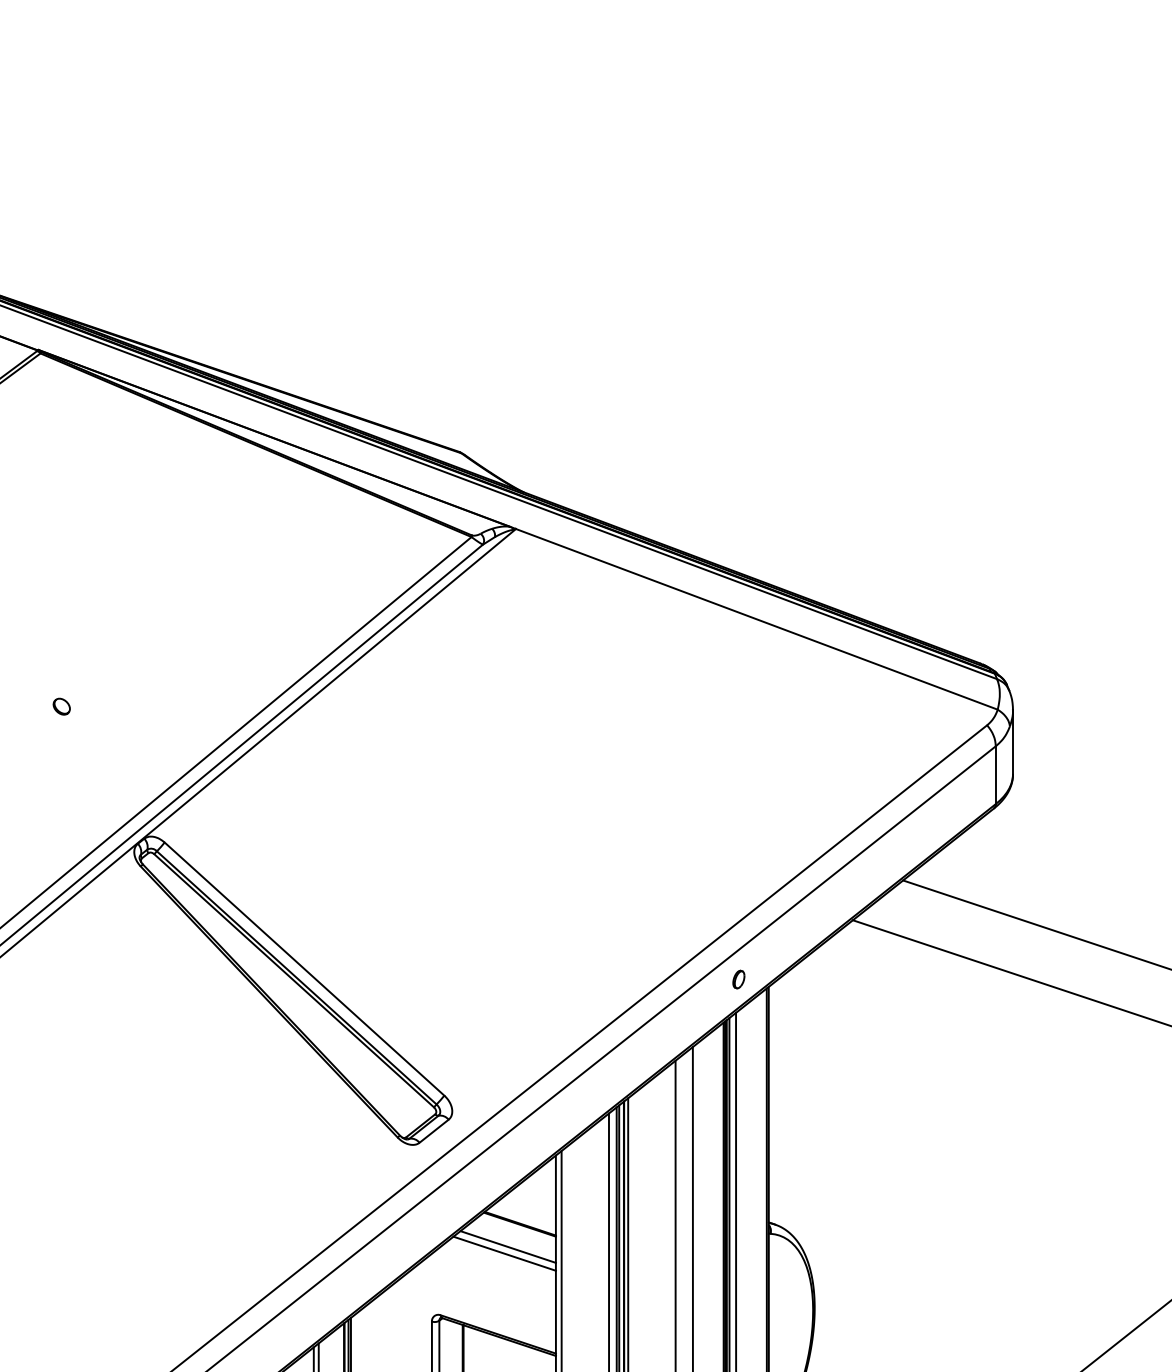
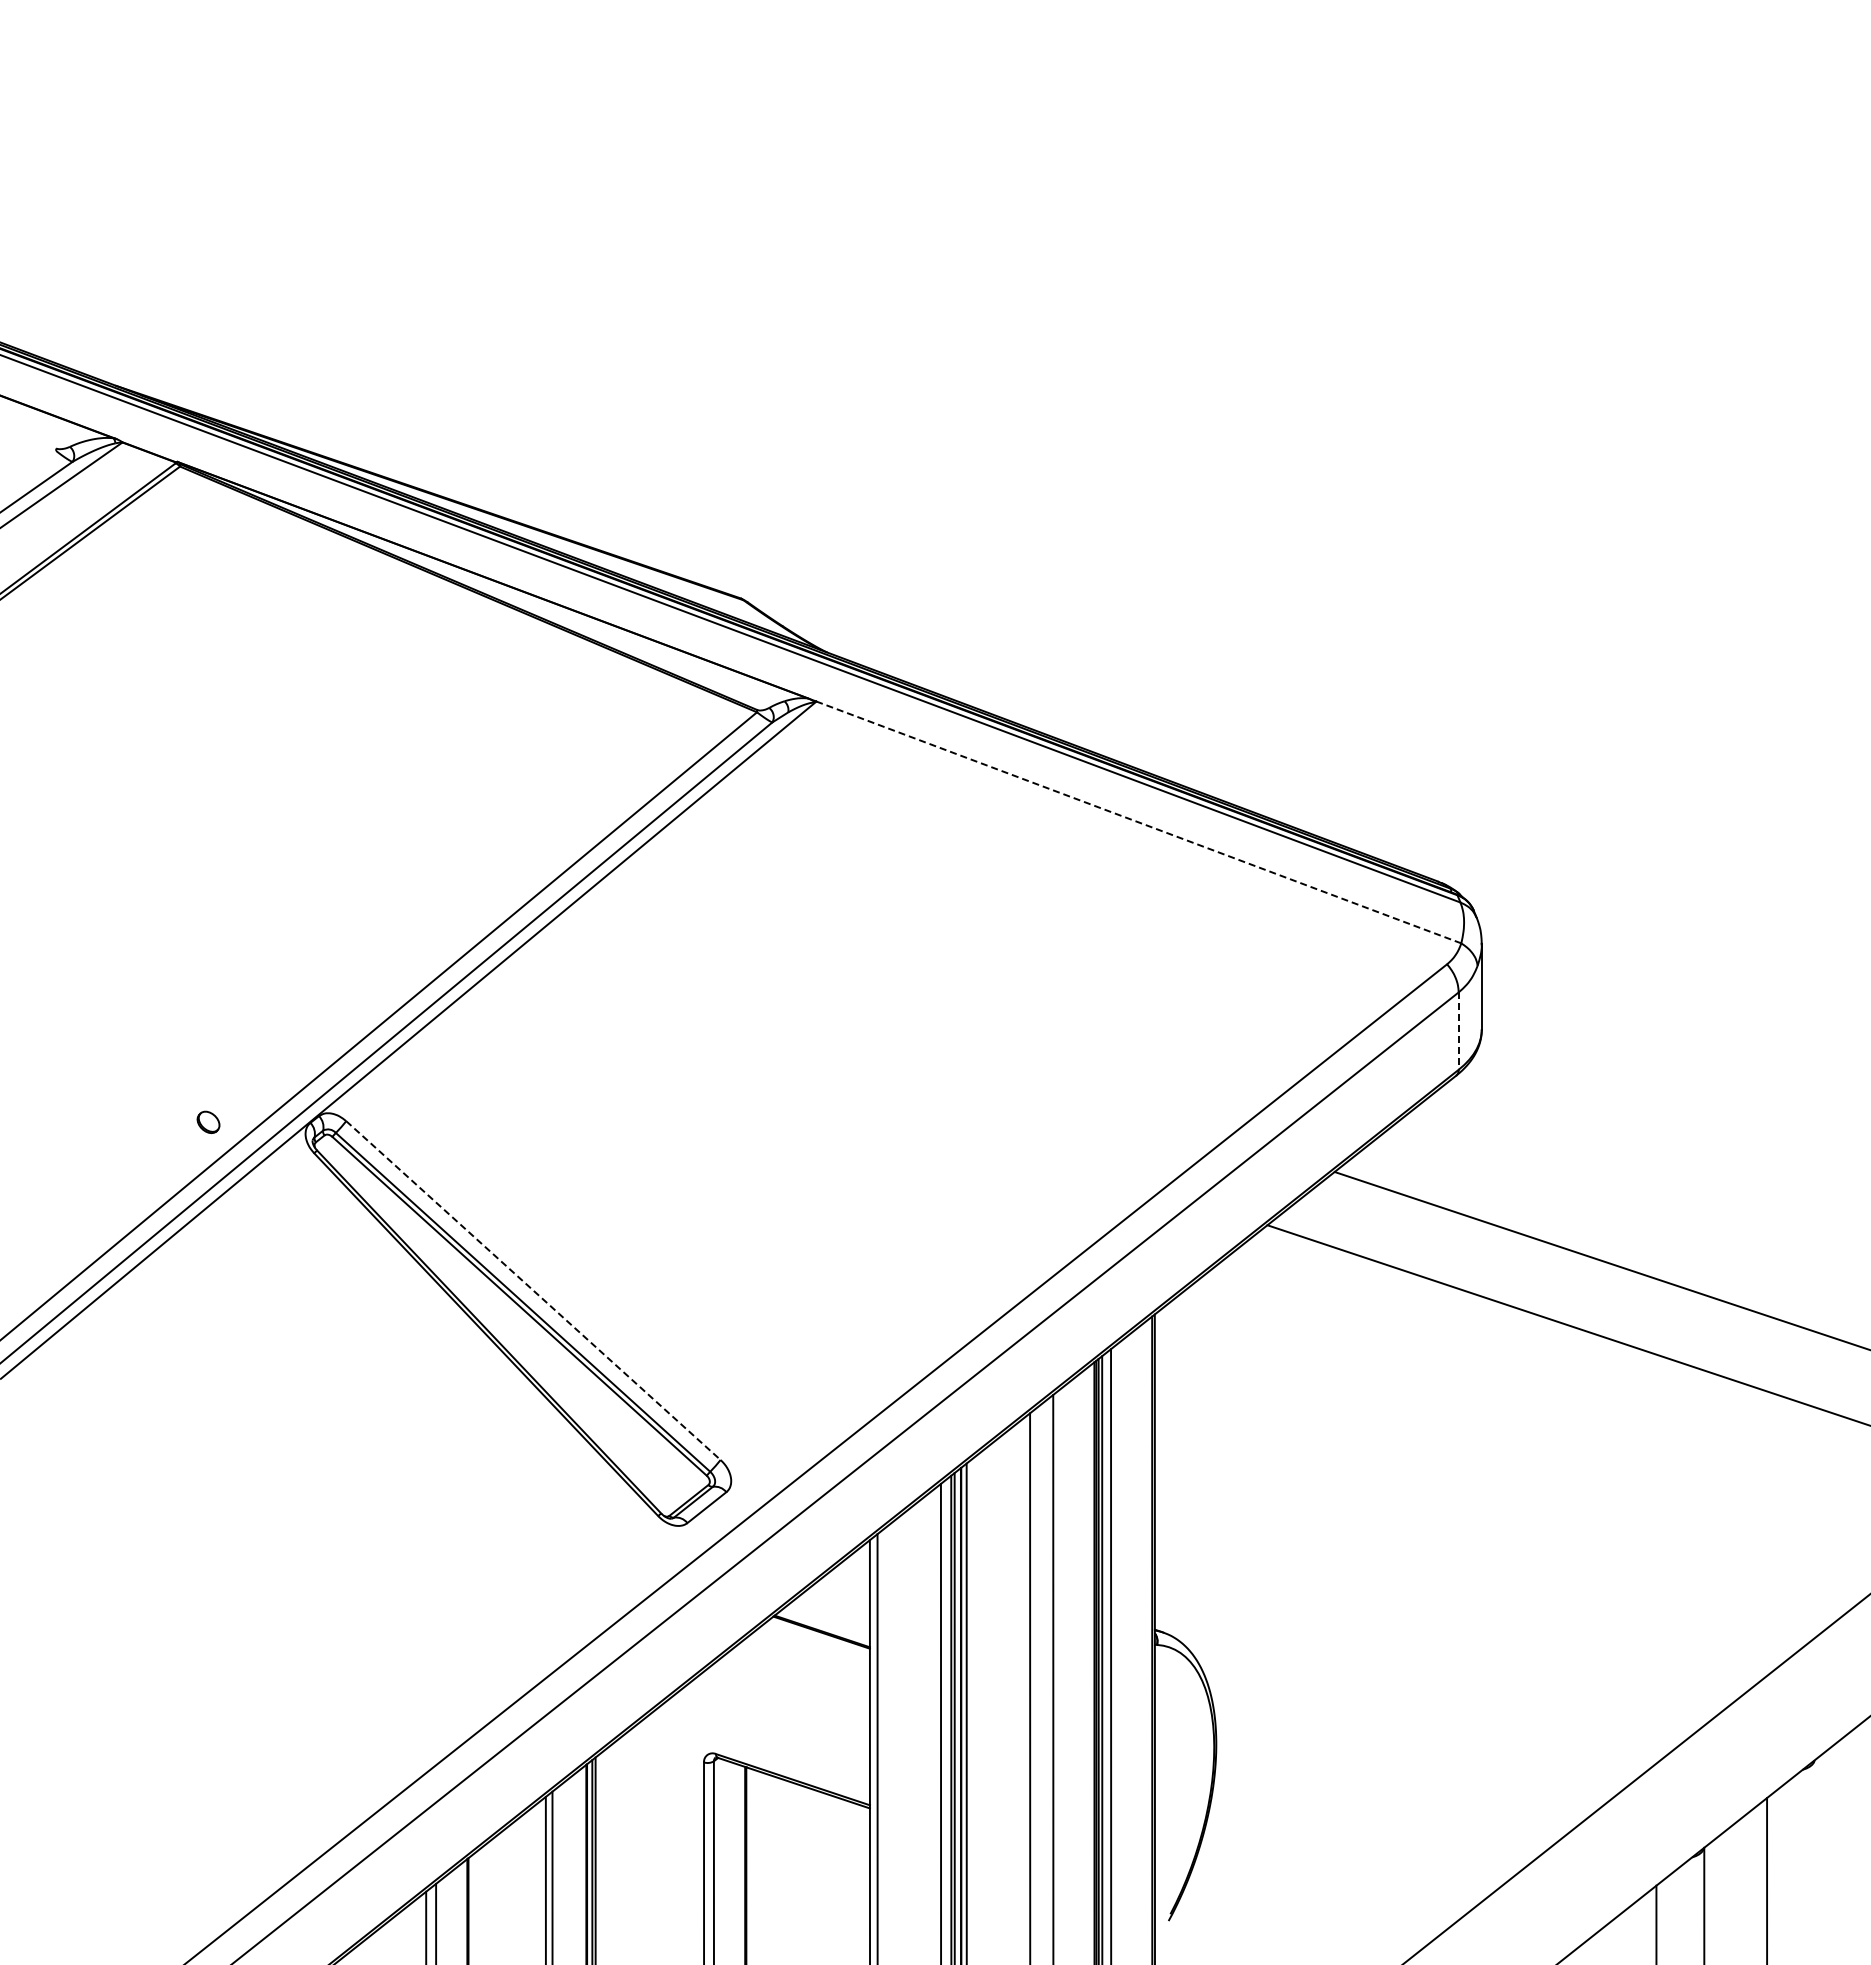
line: (756, 619) -> (1138, 822), solid -> dashed
part: (61, 706) -> (208, 1122), moved
line: (995, 775) -> (1458, 1031), solid -> dashed
line: (304, 969) -> (533, 1290), solid -> dashed
part: (738, 979) -> (1114, 1304), removed
line: (507, 1246) -> (805, 1662), removed
line: (504, 1253) -> (800, 1671), removed

